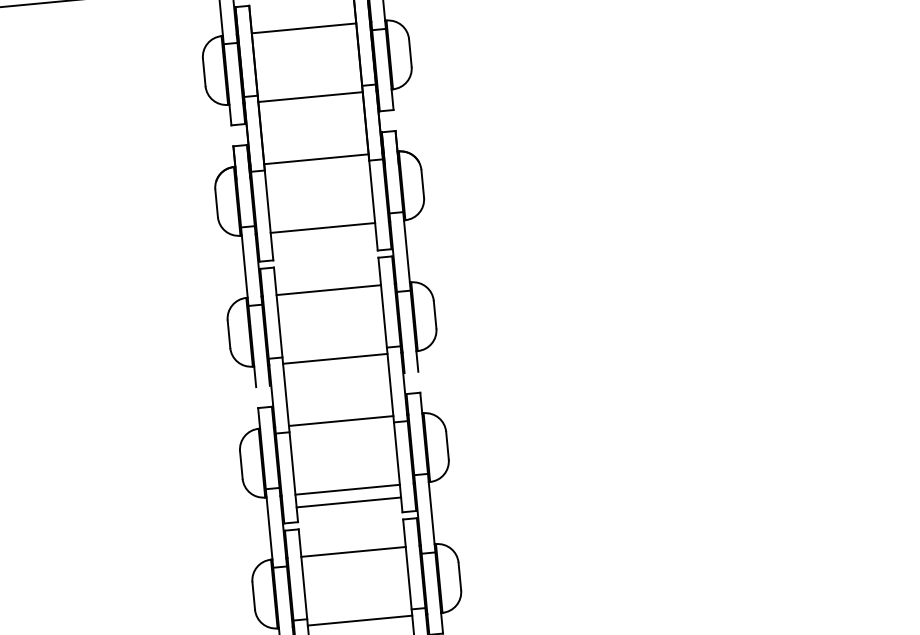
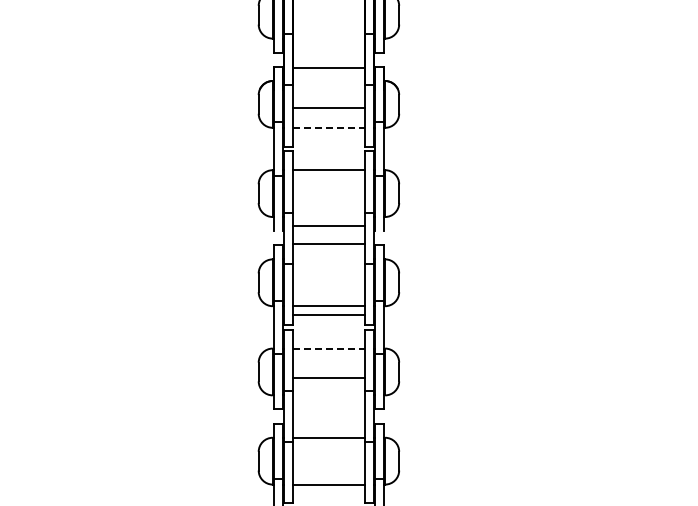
line: (309, 96) -> (328, 67), moved
line: (315, 160) -> (328, 108), moved
line: (322, 227) -> (328, 127), solid -> dashed
line: (334, 359) -> (328, 244), moved
line: (340, 421) -> (328, 226), moved
line: (352, 551) -> (328, 348), solid -> dashed
line: (359, 620) -> (328, 378), moved

